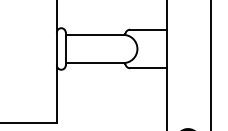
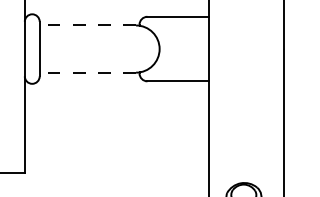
line: (94, 34) -> (87, 24), solid -> dashed
line: (94, 63) -> (87, 73), solid -> dashed

